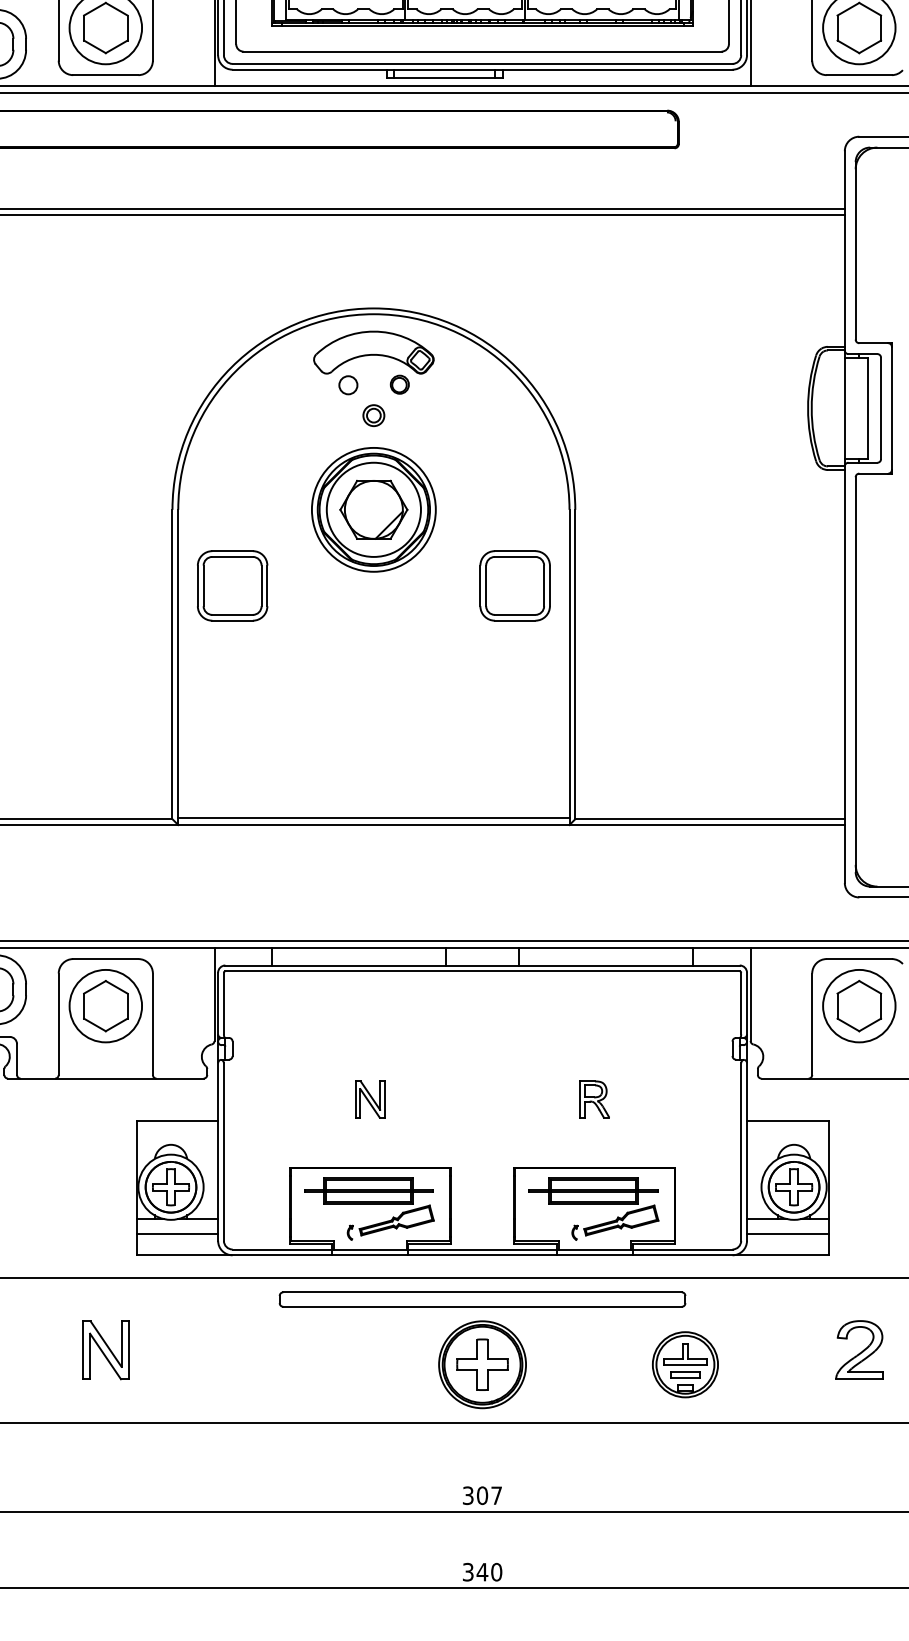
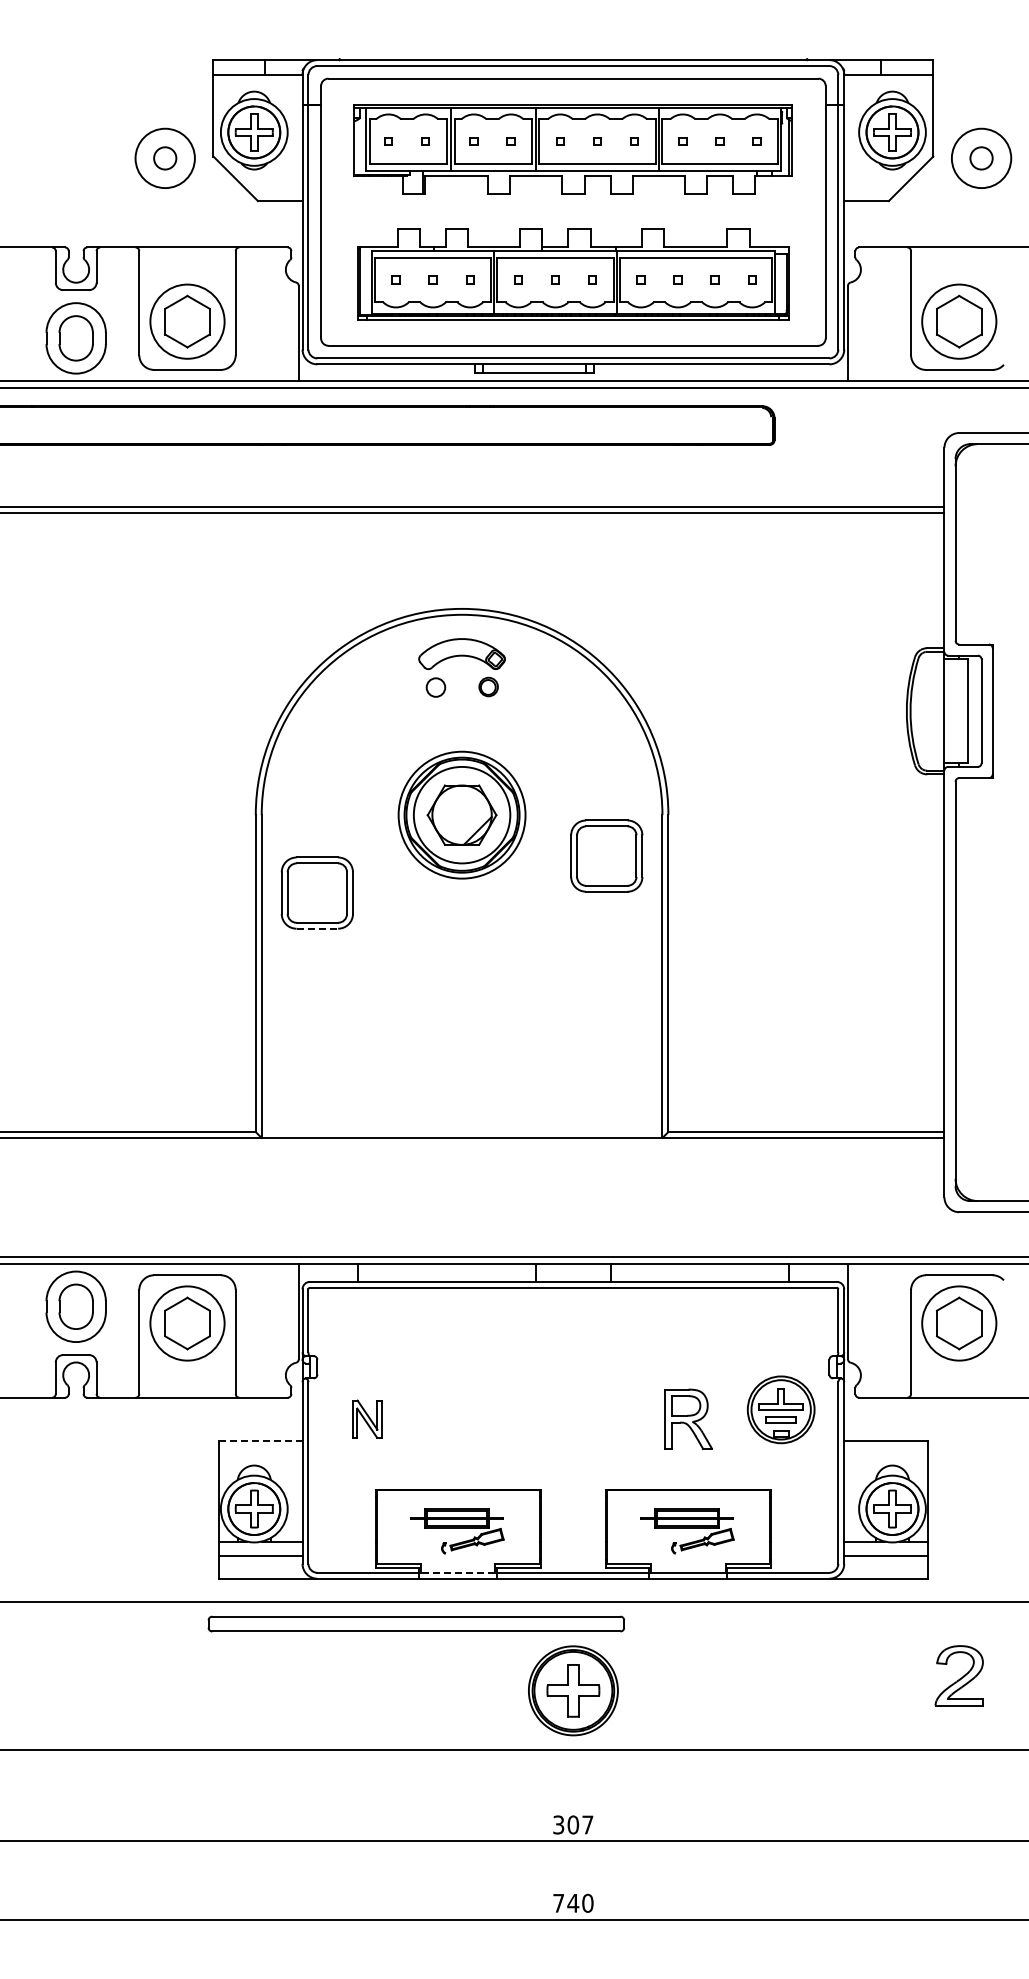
part: (373, 352) -> (461, 653), size x0.7
part: (373, 415) -> (461, 718), removed
part: (514, 585) -> (606, 855), moved
line: (232, 620) -> (317, 928), solid -> dashed
line: (373, 817) -> (461, 1130), removed
part: (370, 1098) -> (367, 1418), moved
part: (594, 1098) -> (688, 1418), size x1.6
line: (177, 1121) -> (260, 1441), solid -> dashed
part: (369, 1209) -> (457, 1531), size x0.7
part: (593, 1209) -> (687, 1531), size x0.7
line: (369, 1249) -> (457, 1572), solid -> dashed
part: (481, 1299) -> (415, 1623), moved
part: (105, 1349) -> (187, 1675), removed
part: (684, 1364) -> (780, 1409), moved
text: (468, 1571) -> (558, 1902), 340 -> 740

